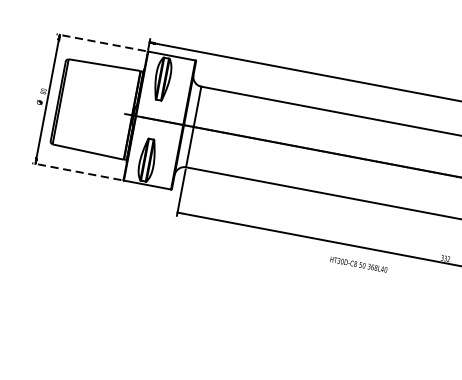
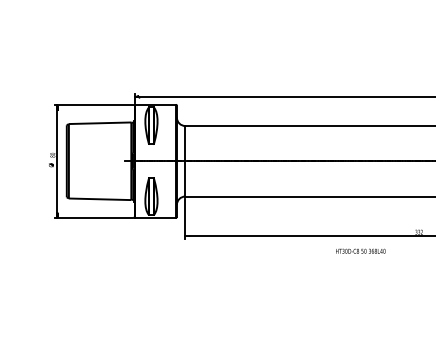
line: (101, 42) -> (93, 104), dashed -> solid
line: (76, 171) -> (93, 217), dashed -> solid
text: (358, 263) -> (360, 250), moved

